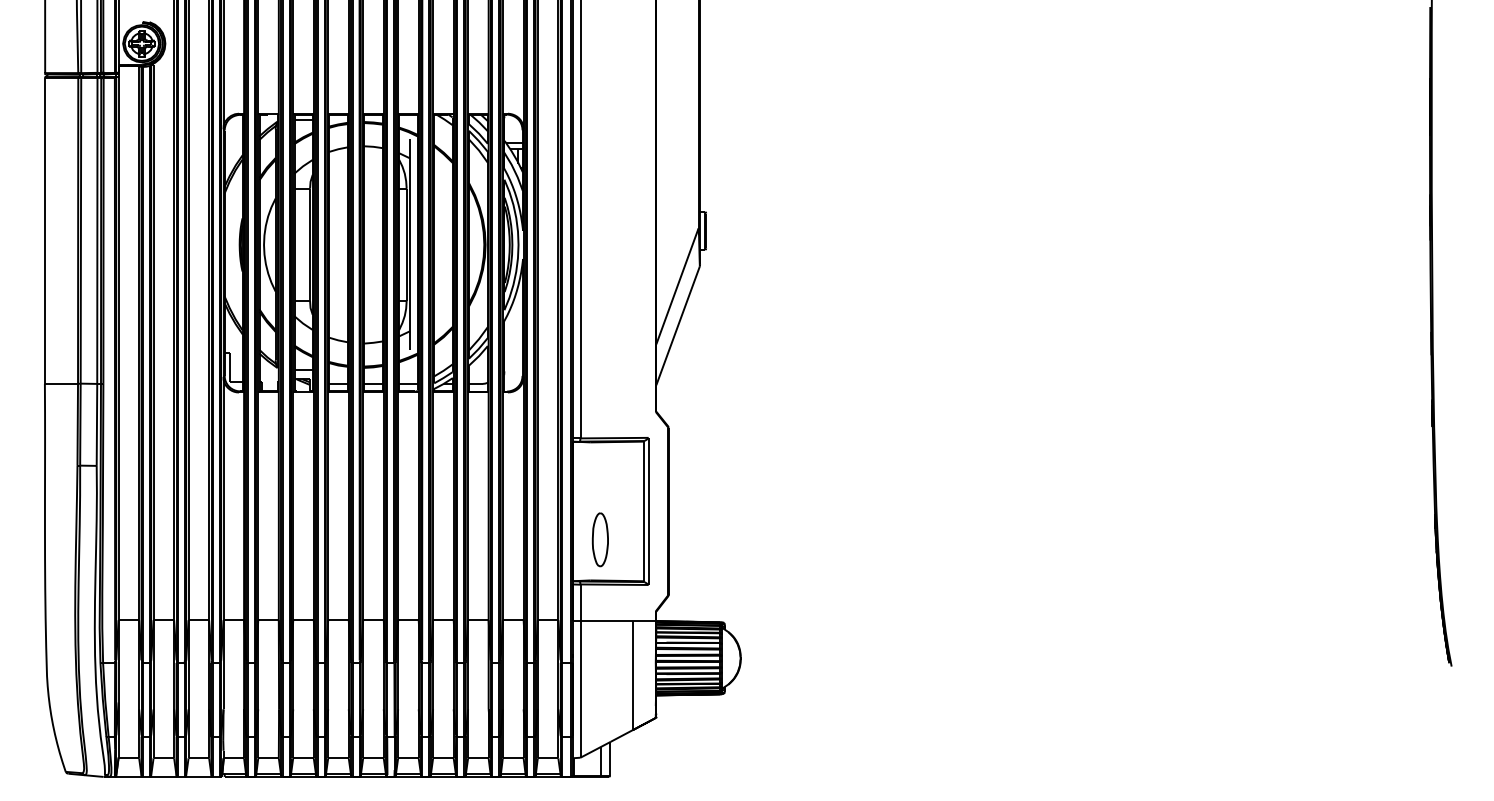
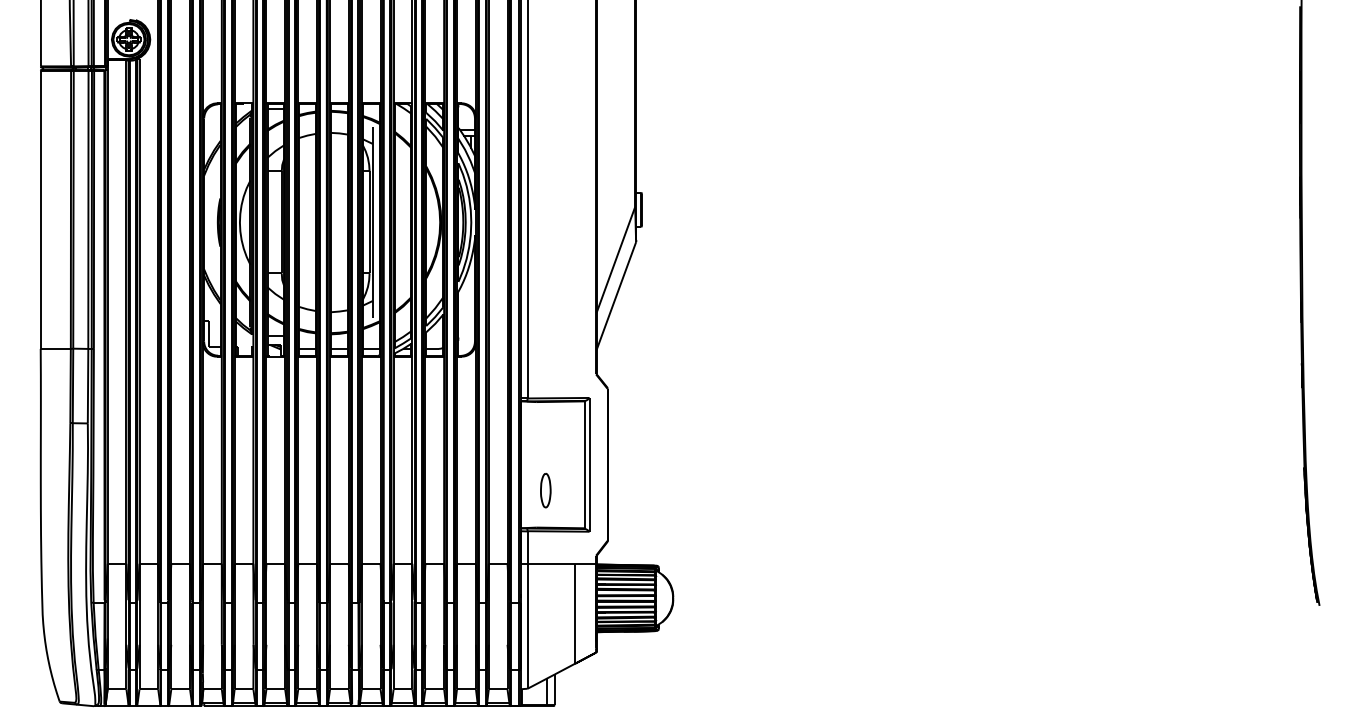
part: (600, 539) -> (545, 490), size x0.7

